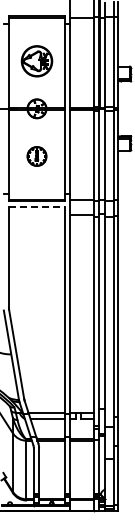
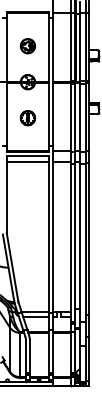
part: (36, 60) -> (27, 45), size x0.62
line: (37, 206) -> (28, 155), dashed -> solid
line: (36, 215) -> (27, 162), added

